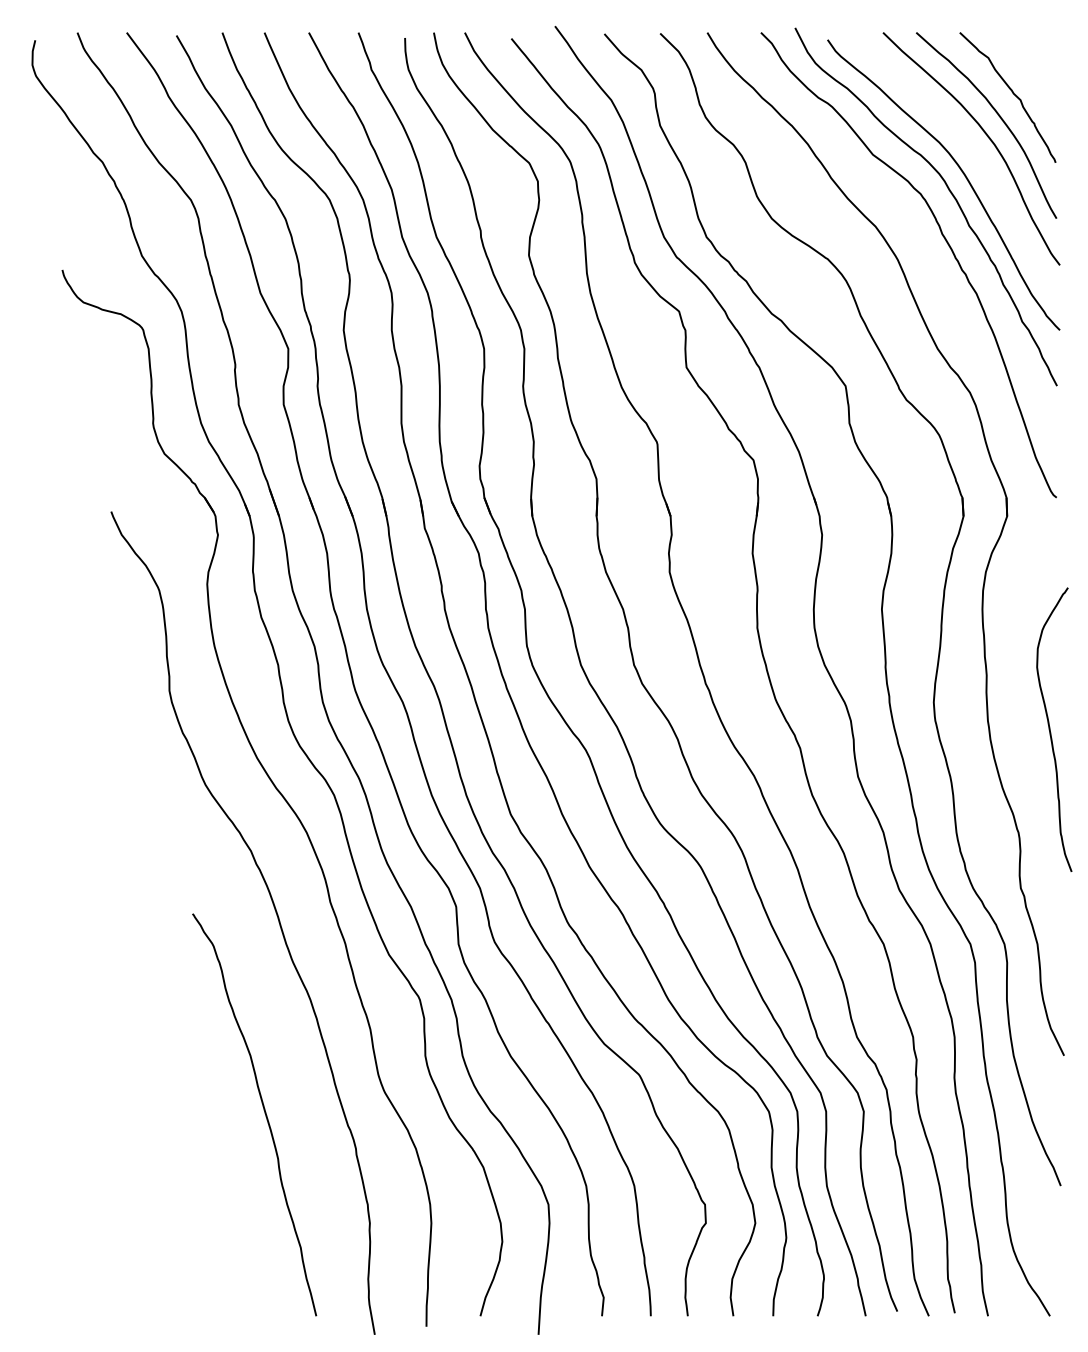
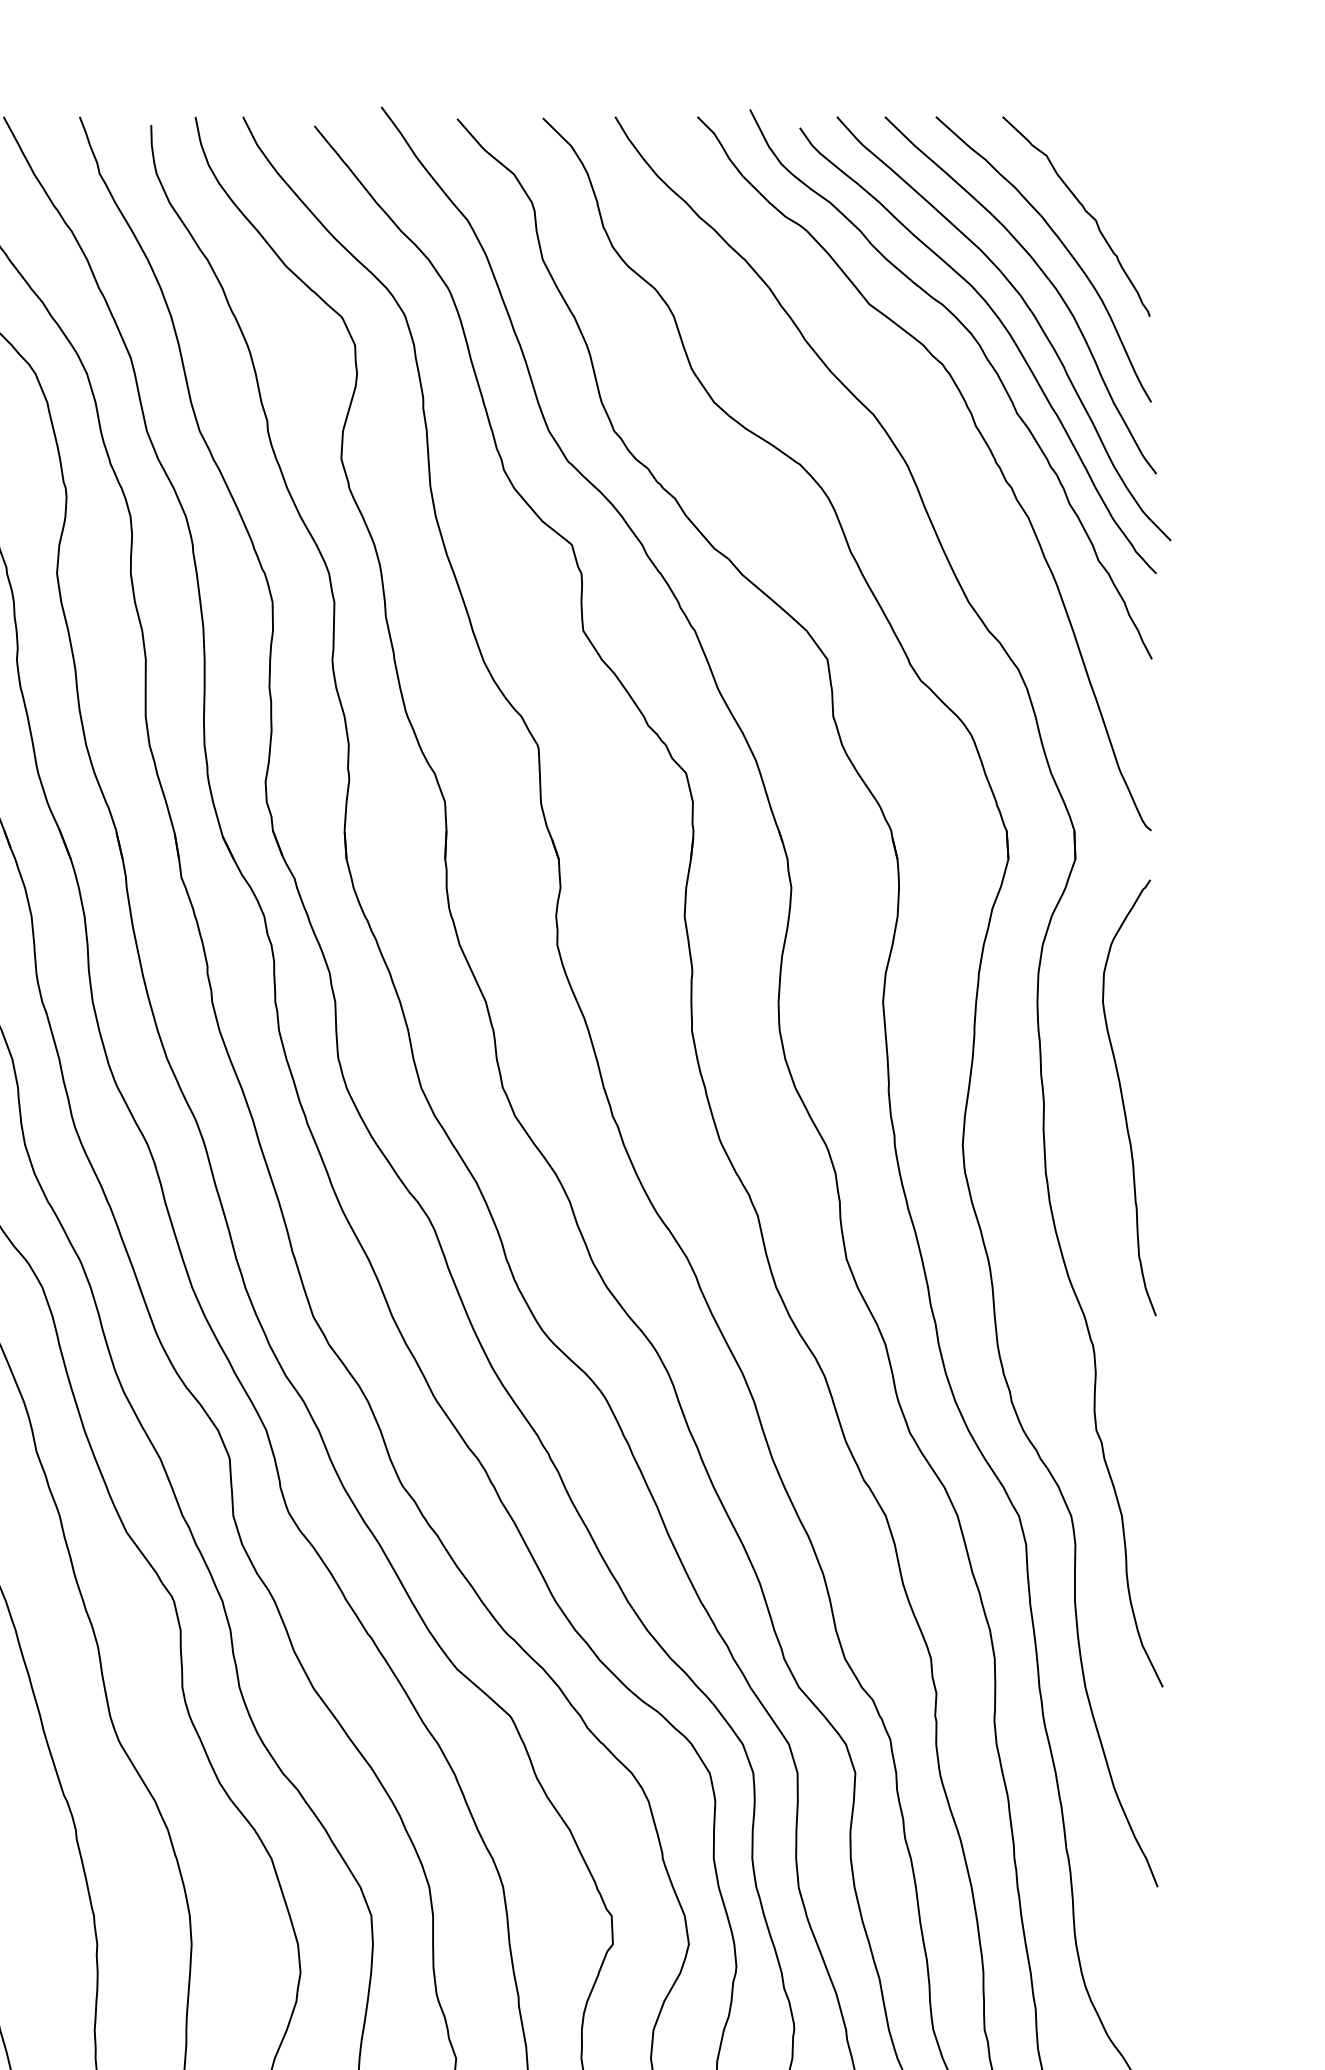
curve: (975, 157) -> (1026, 308), added
curve: (1050, 729) -> (1123, 1097), moved

